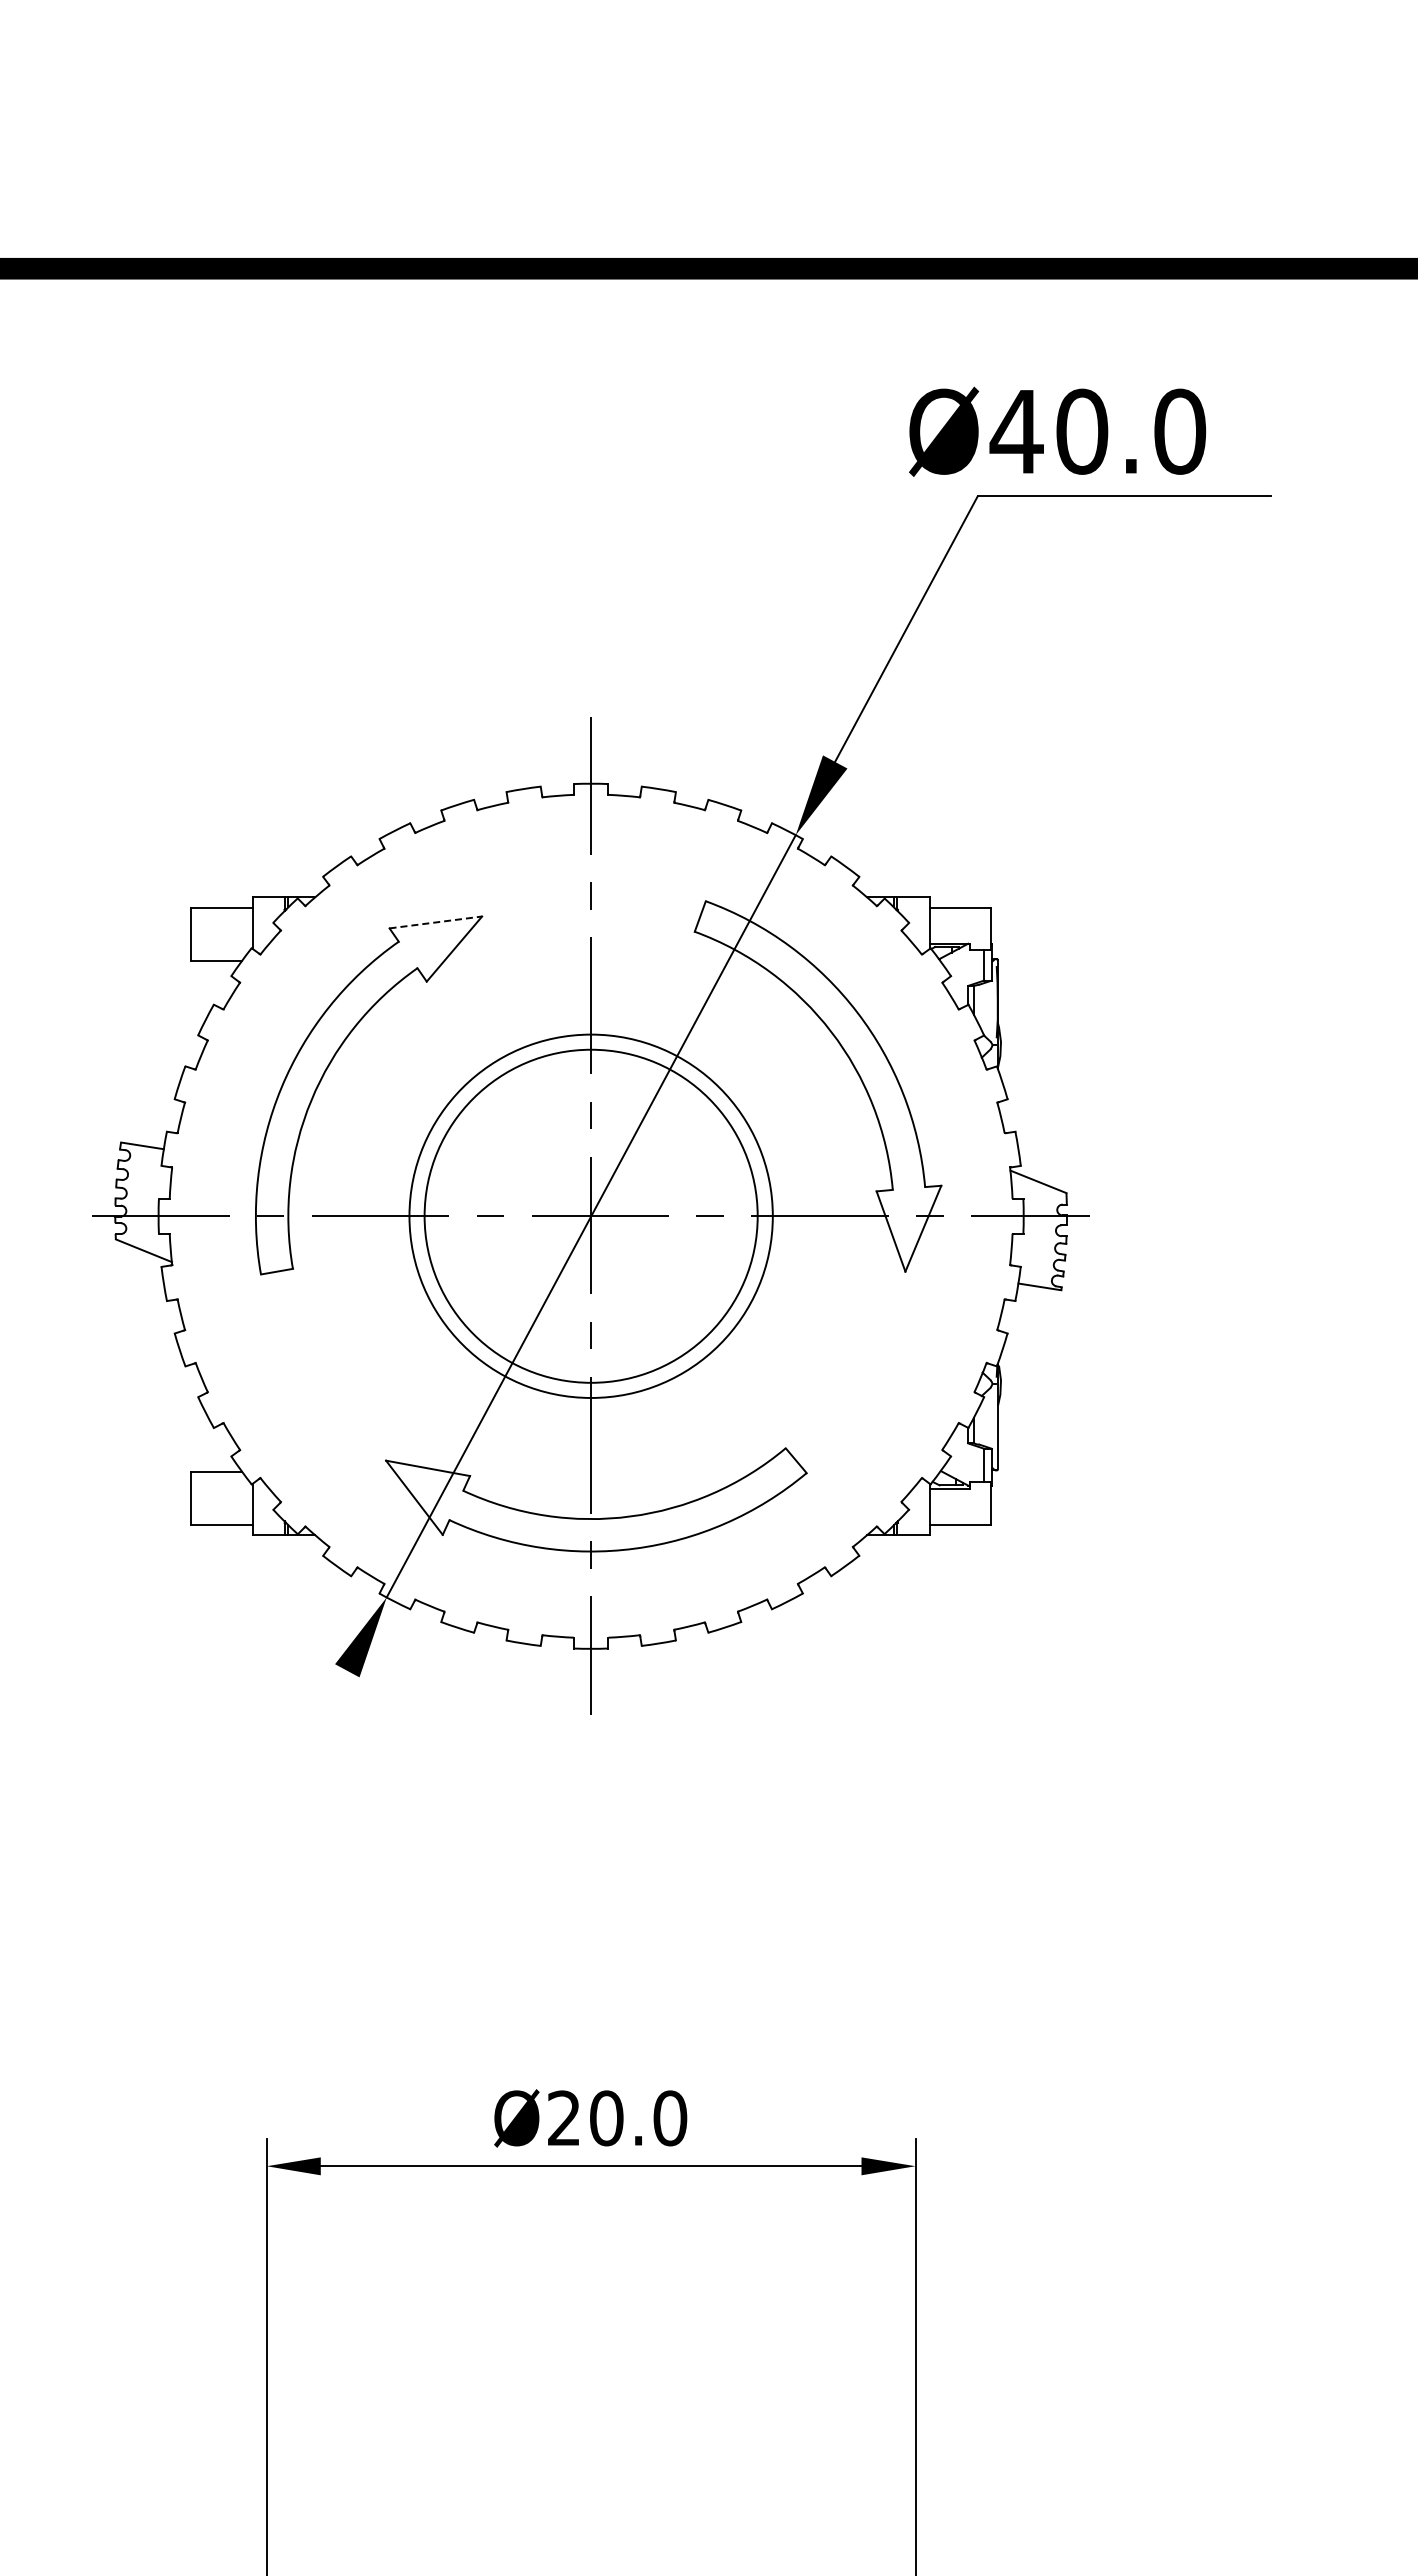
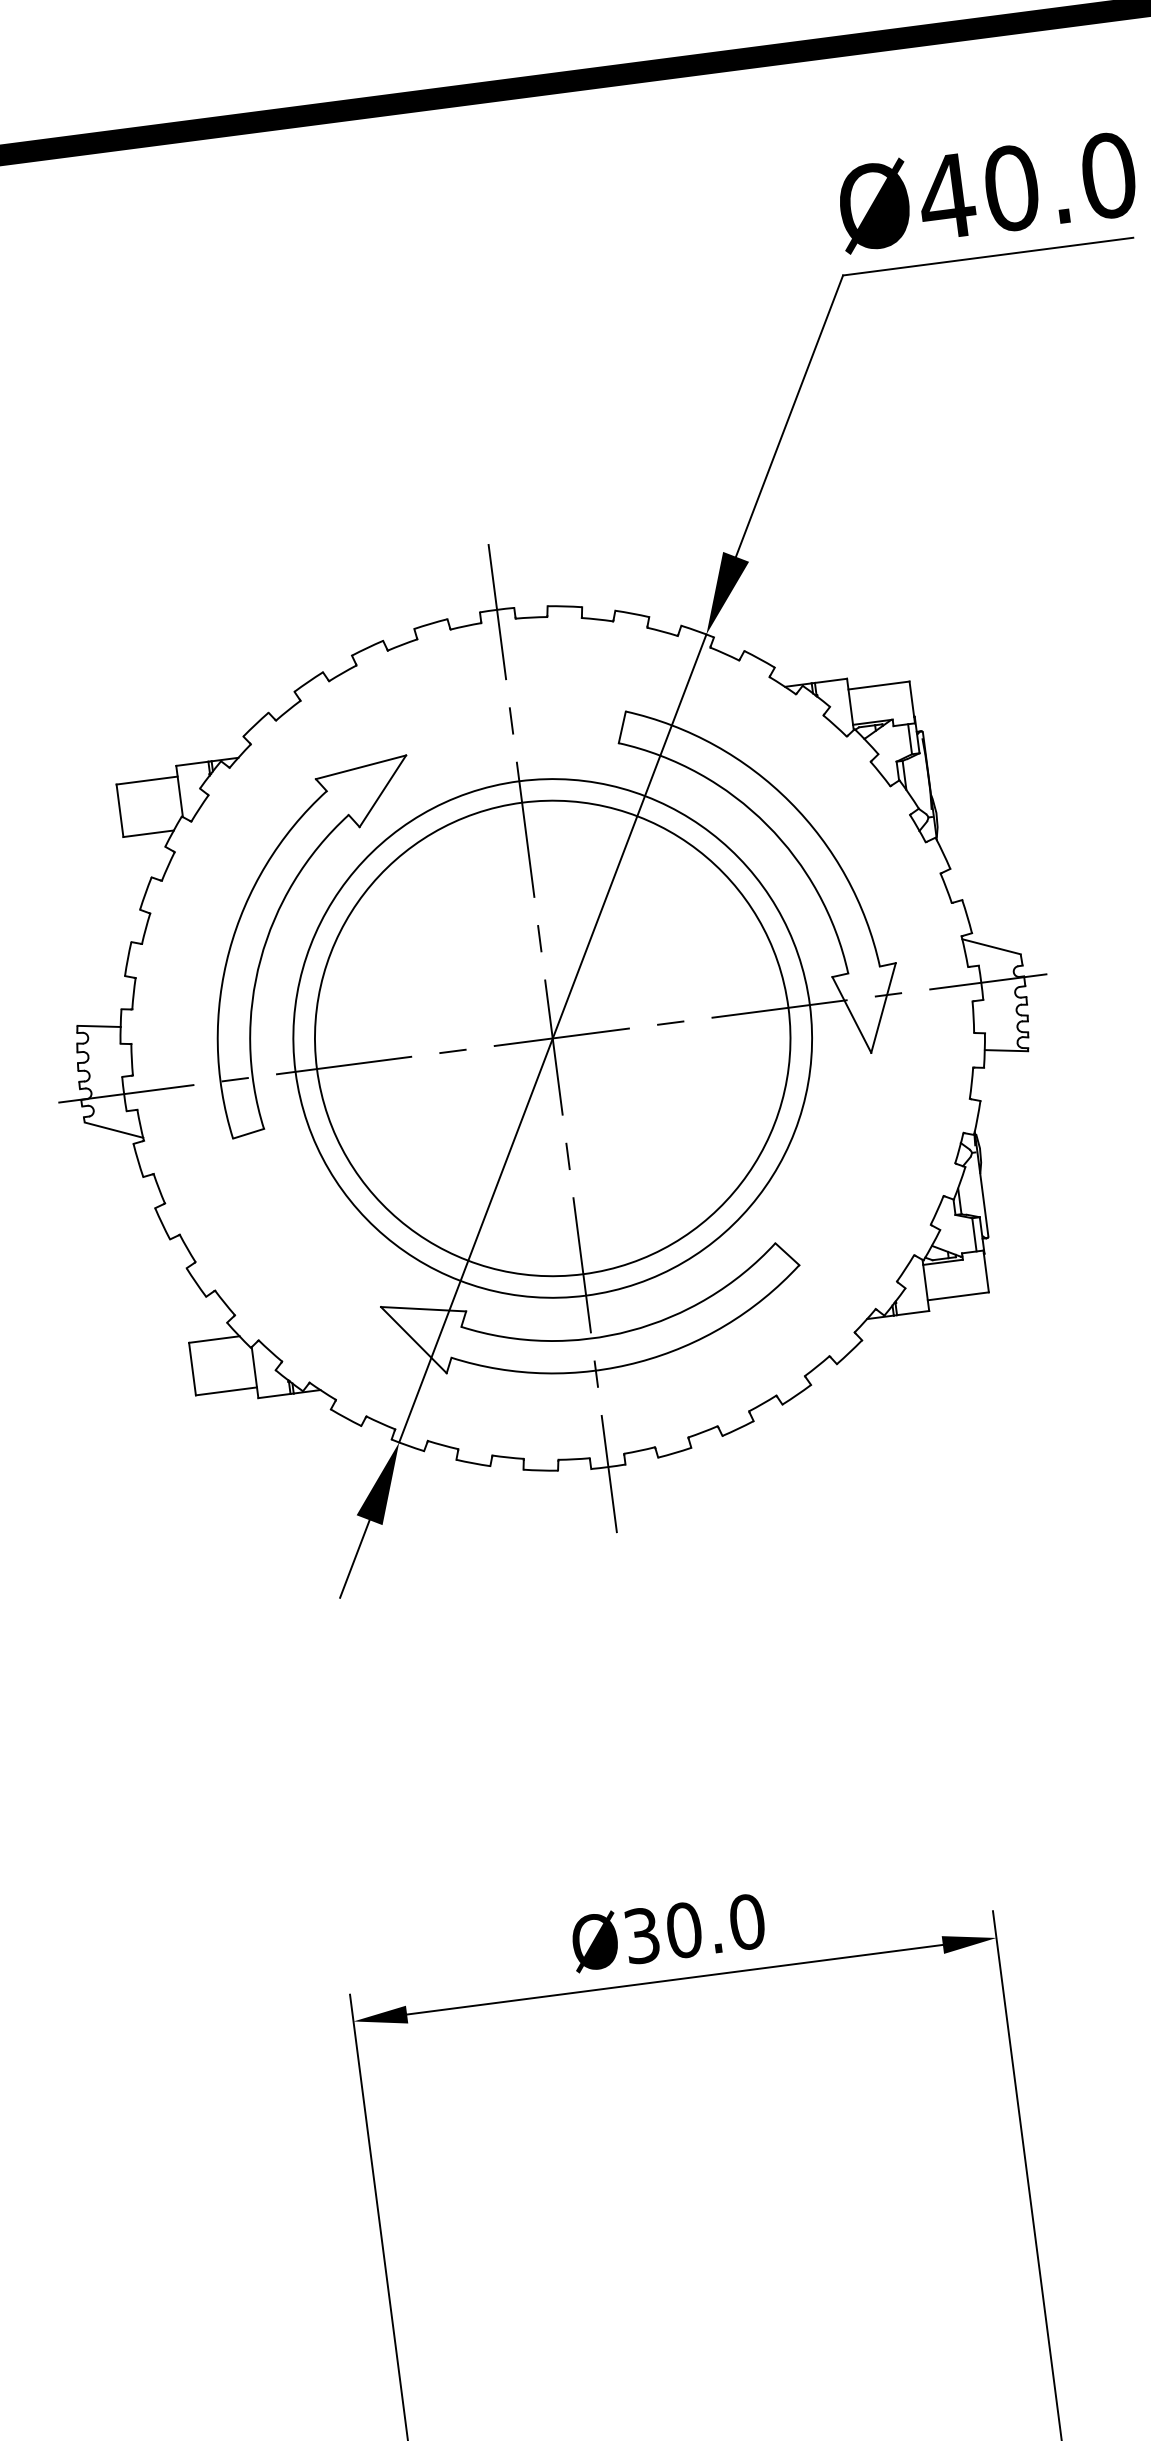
text: (1057, 431) -> (987, 191), moved
line: (435, 922) -> (360, 767), dashed -> solid
circle: (590, 1215) -> (551, 1037), size x1.43
circle: (591, 1216) -> (553, 1038), size x1.43
line: (327, 1707) -> (354, 1559), added
text: (564, 2118) -> (642, 1935), Ø20.0 -> Ø30.0

